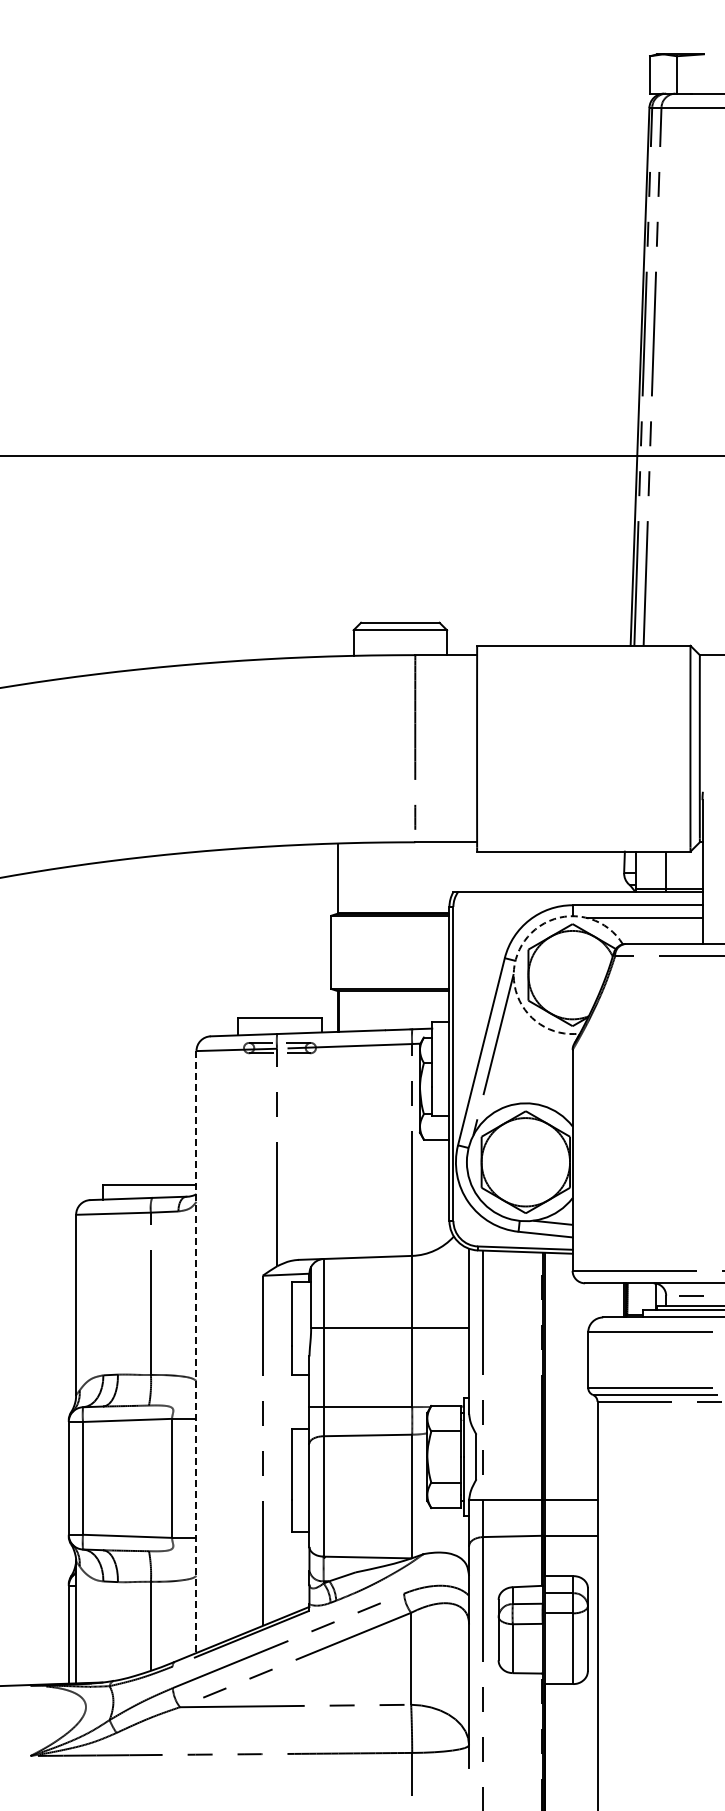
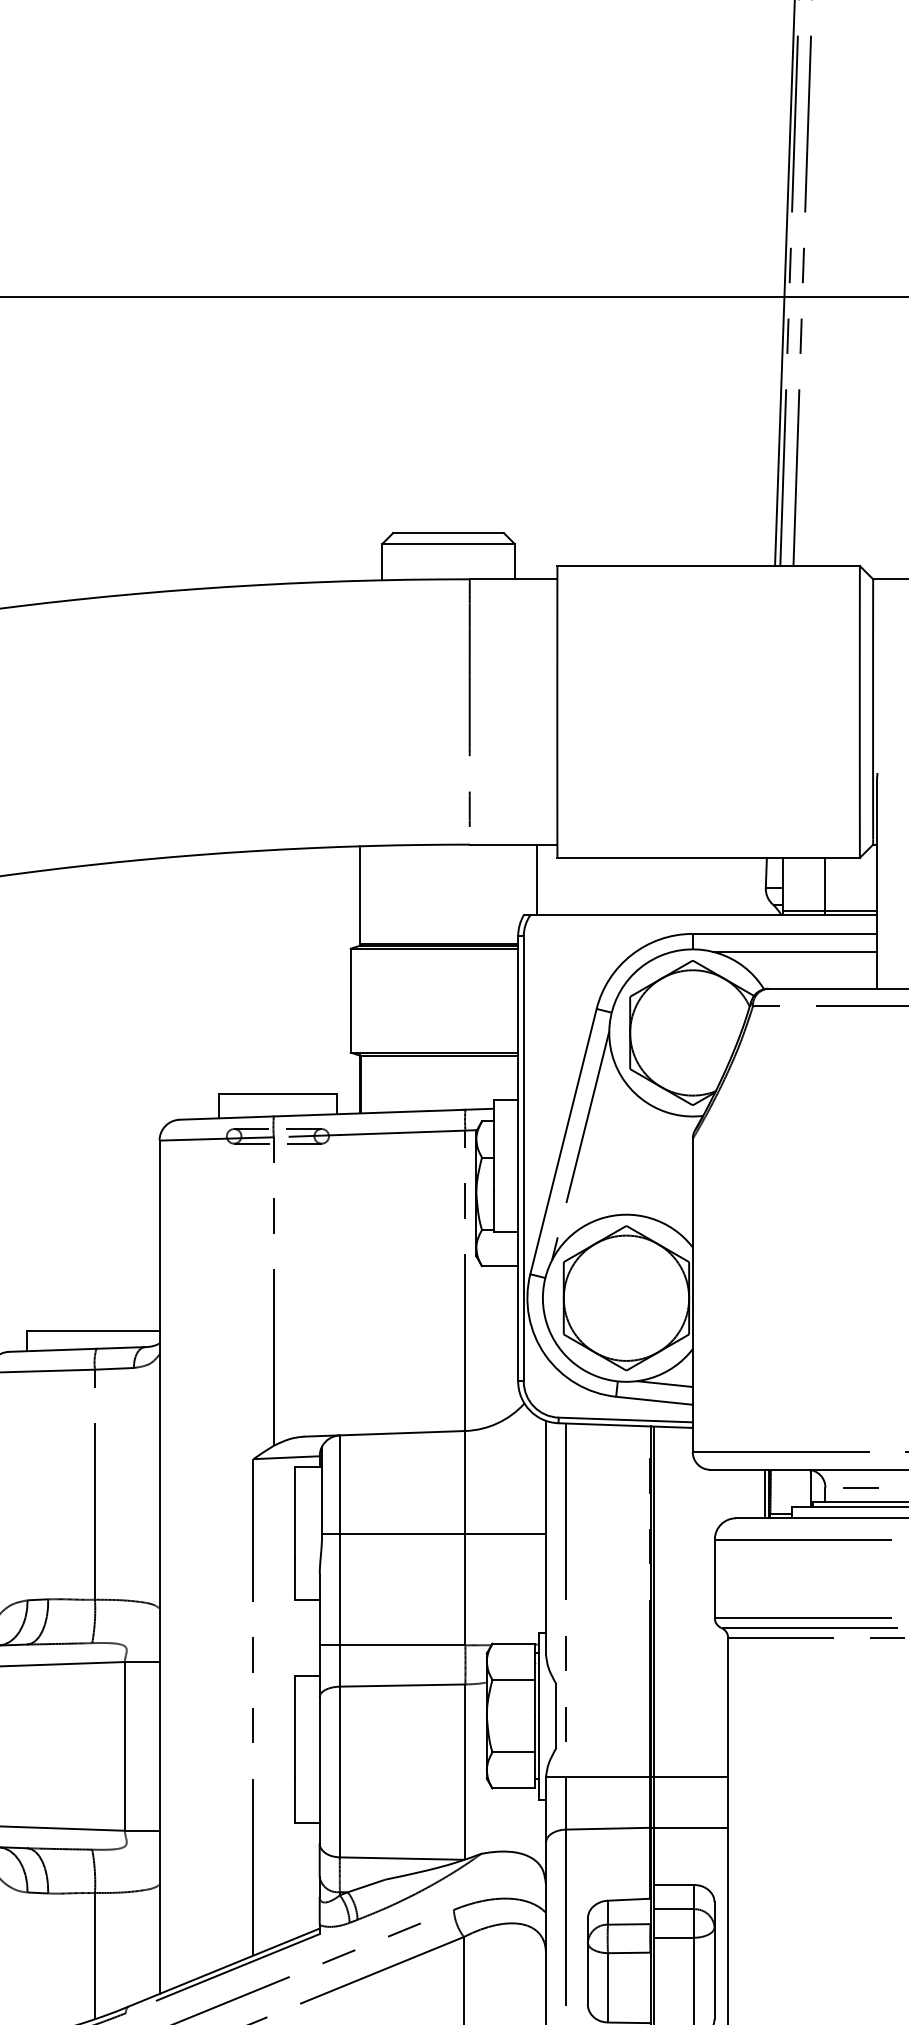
line: (462, 867) -> (536, 880), added
arc: (519, 949) -> (617, 996), dashed -> solid
line: (196, 1352) -> (159, 1567), dashed -> solid

